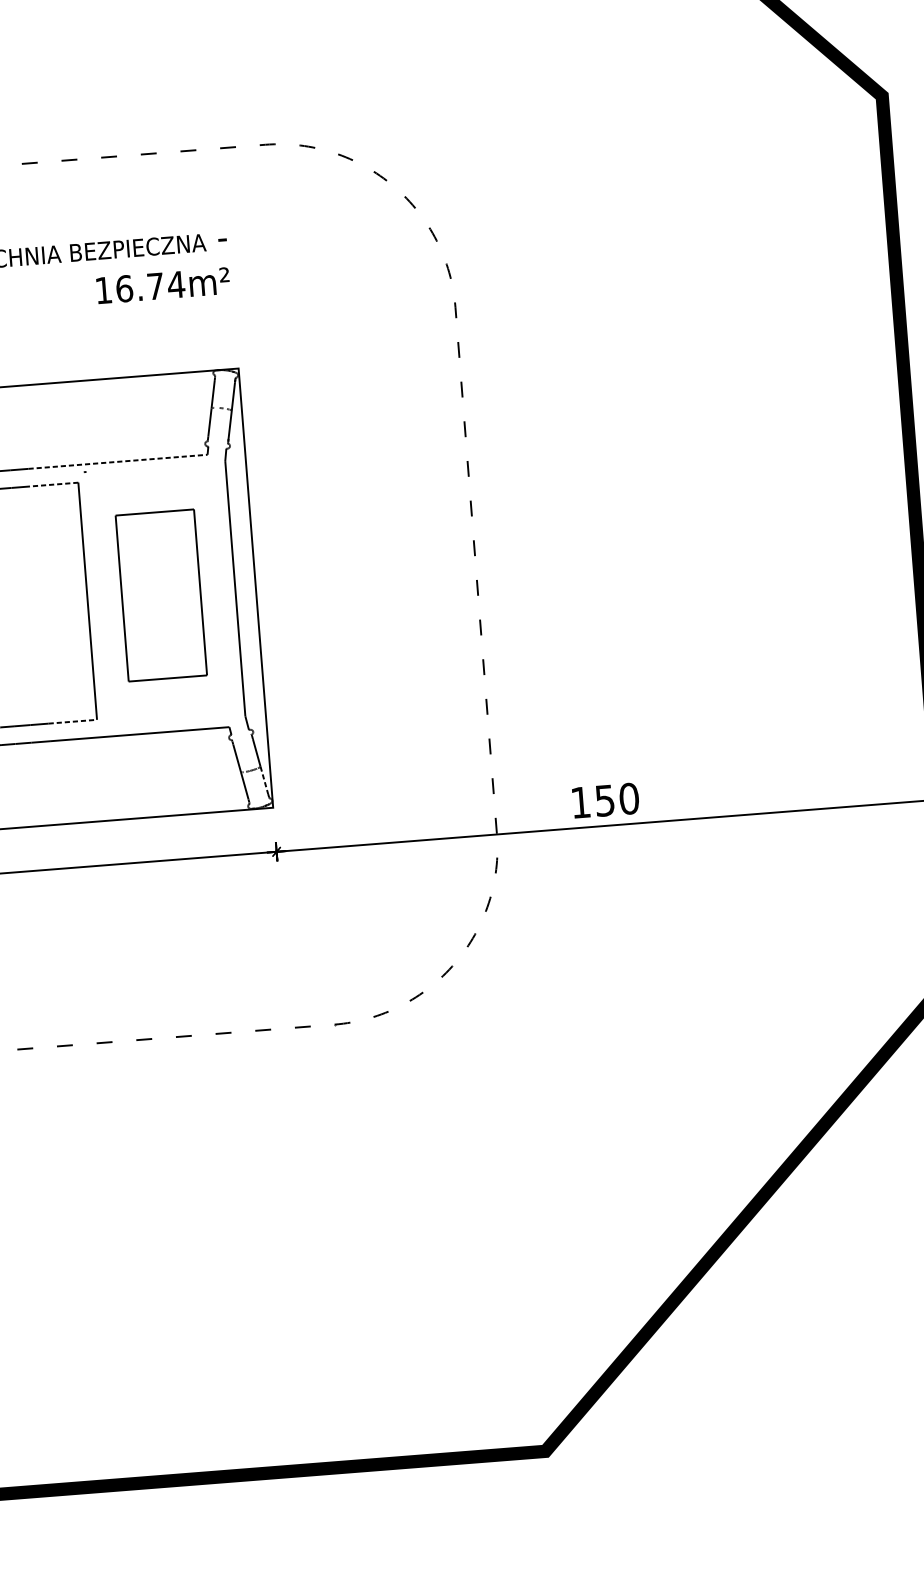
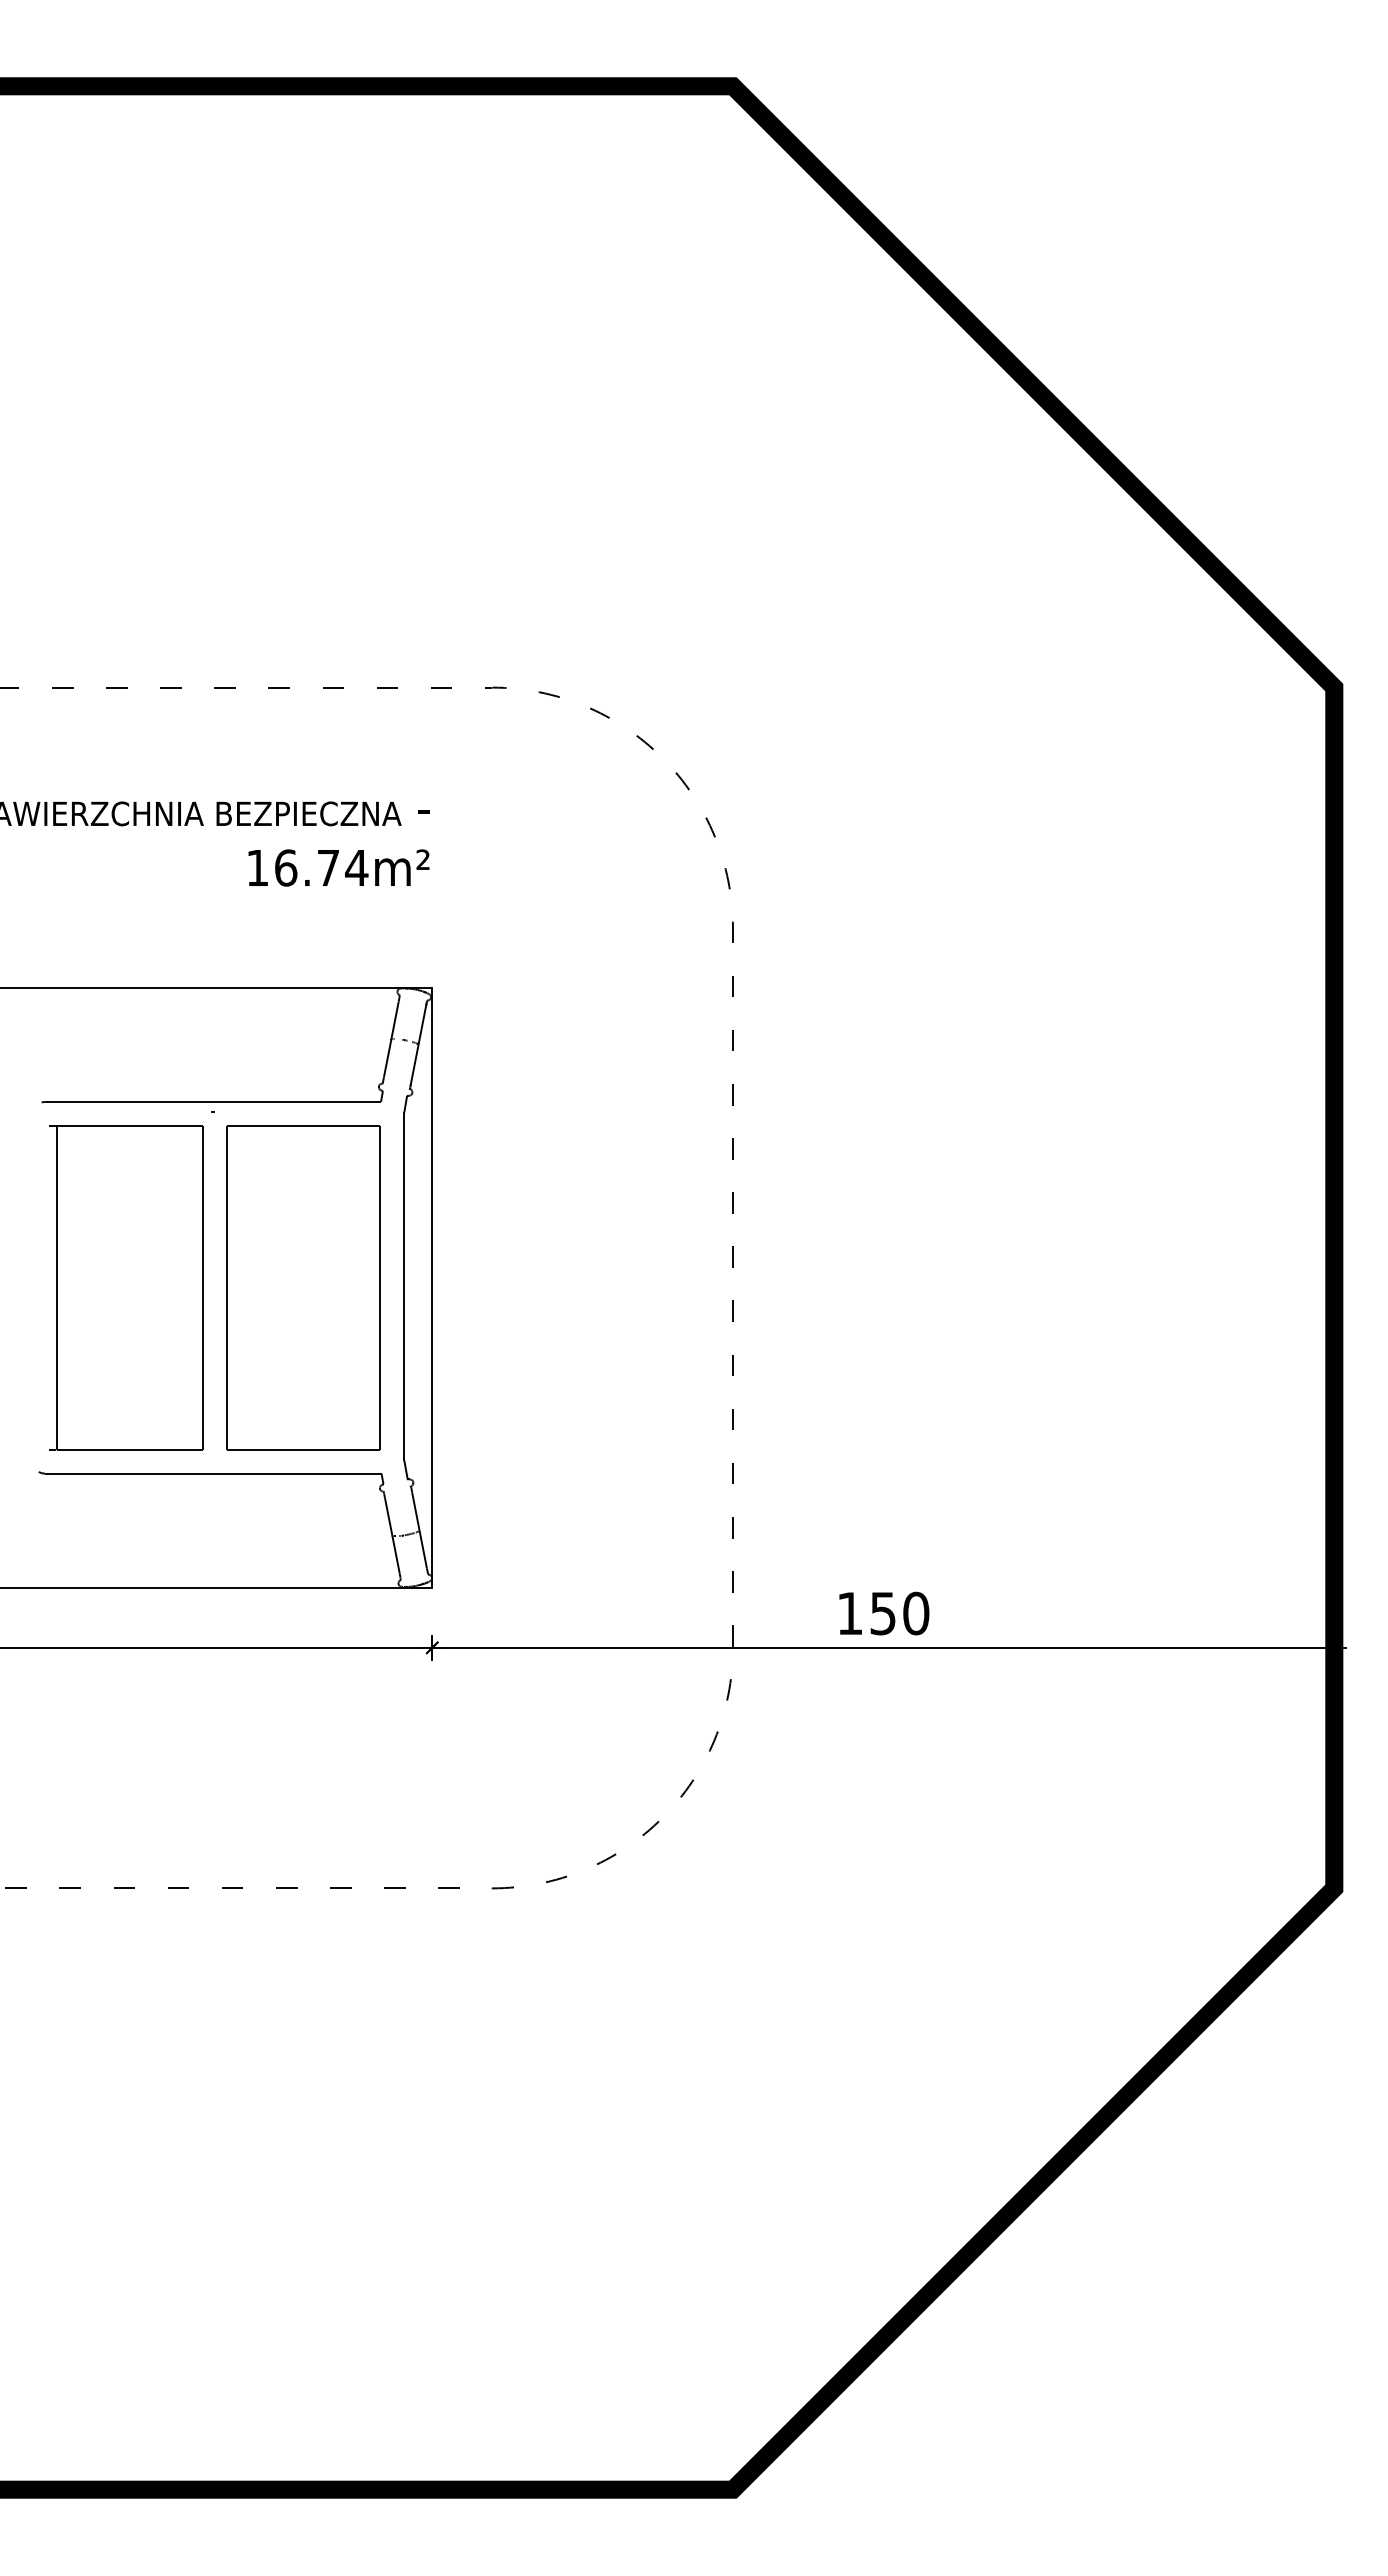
line: (118, 461) -> (259, 1101), dashed -> solid
line: (54, 484) -> (169, 1126), dashed -> solid
part: (161, 595) -> (303, 1287), size x1.43
line: (73, 721) -> (170, 1449), dashed -> solid
line: (264, 781) -> (423, 1550), dashed -> solid

